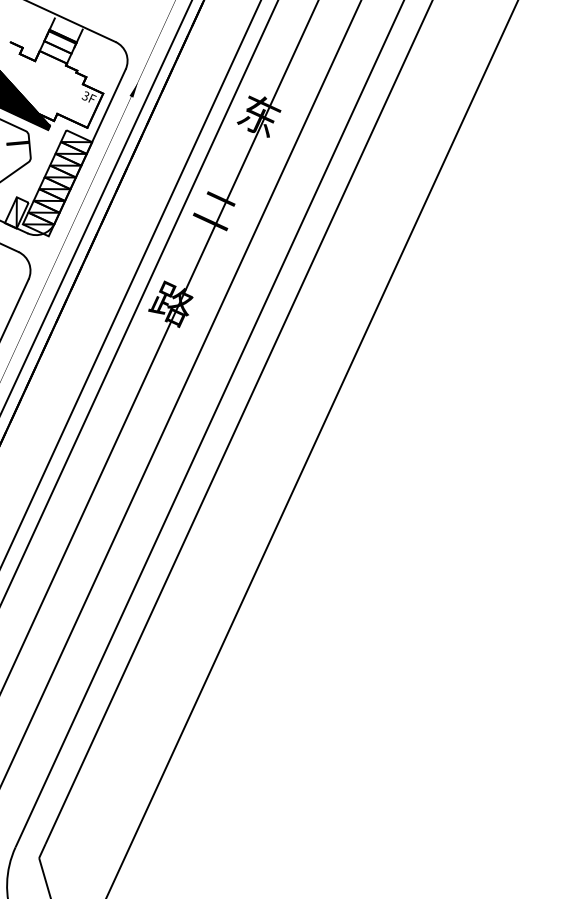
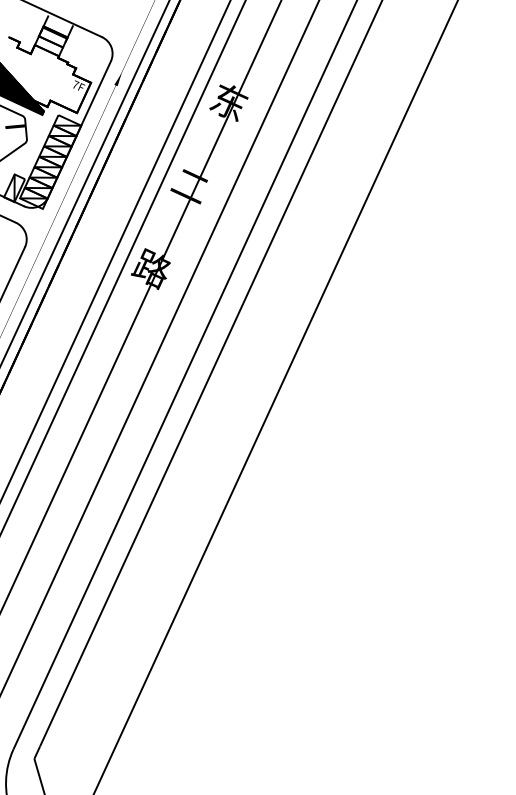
text: (85, 95) -> (75, 84), 3F -> 7F

